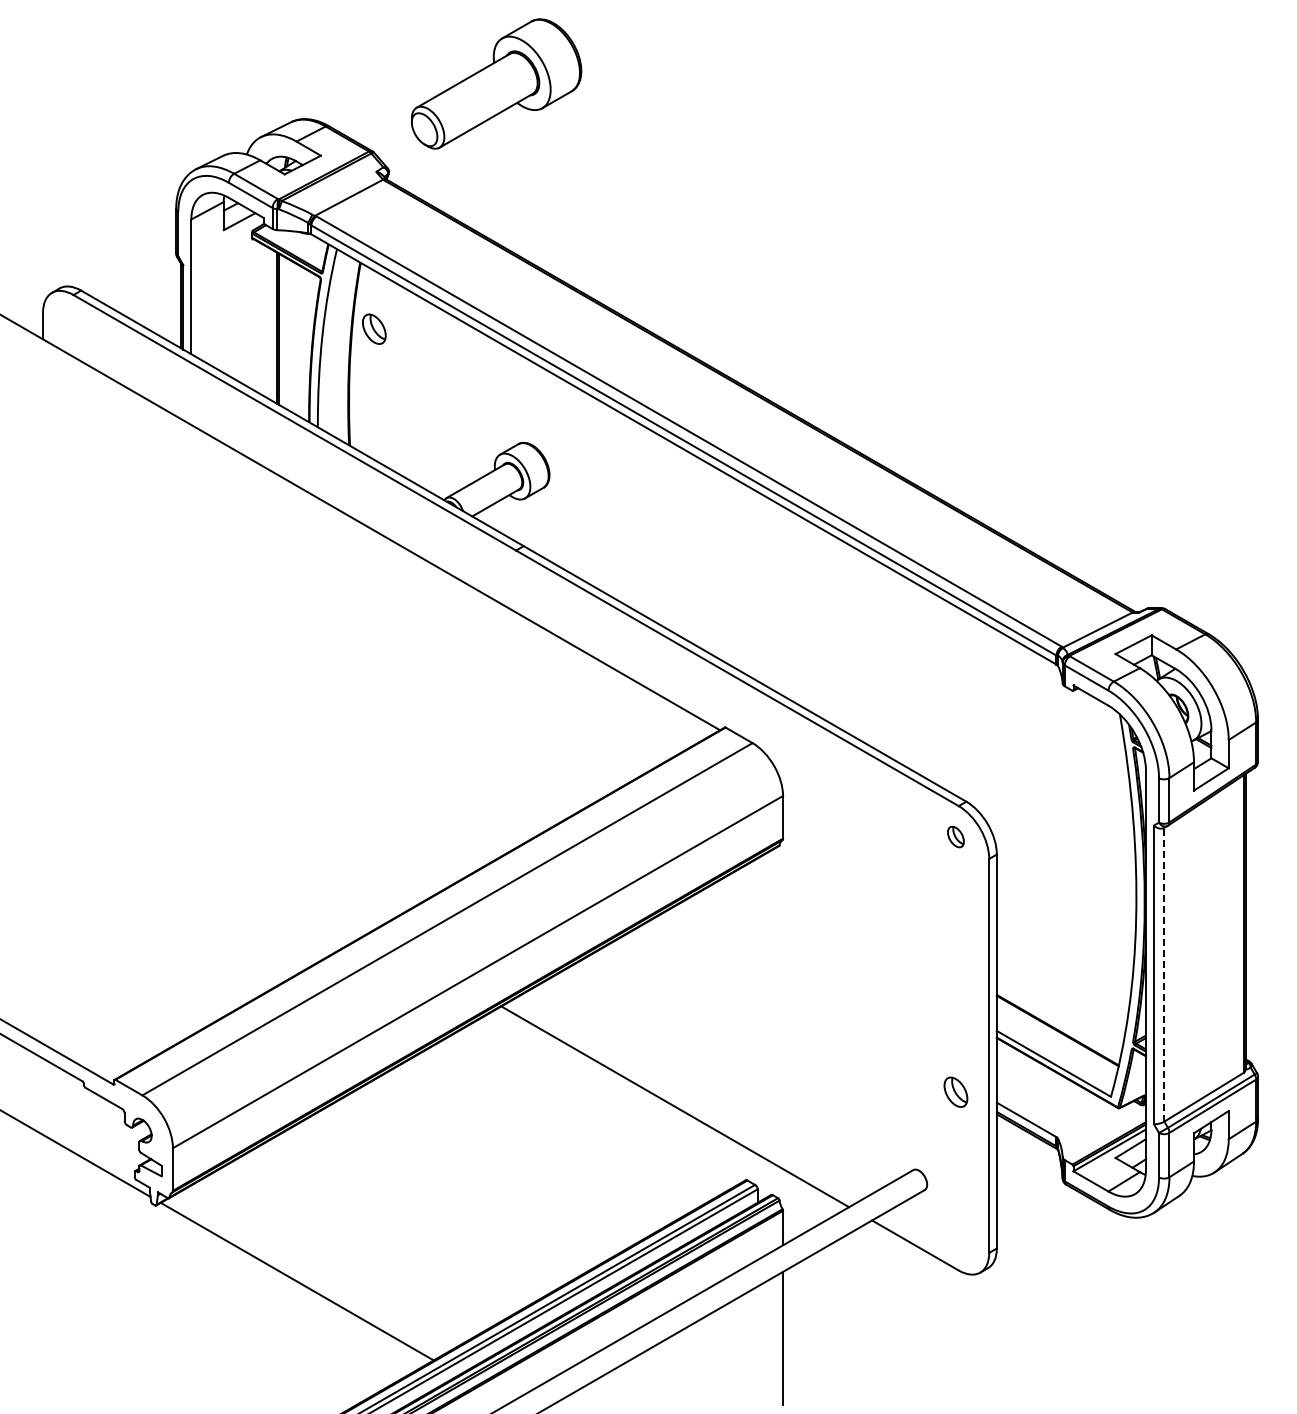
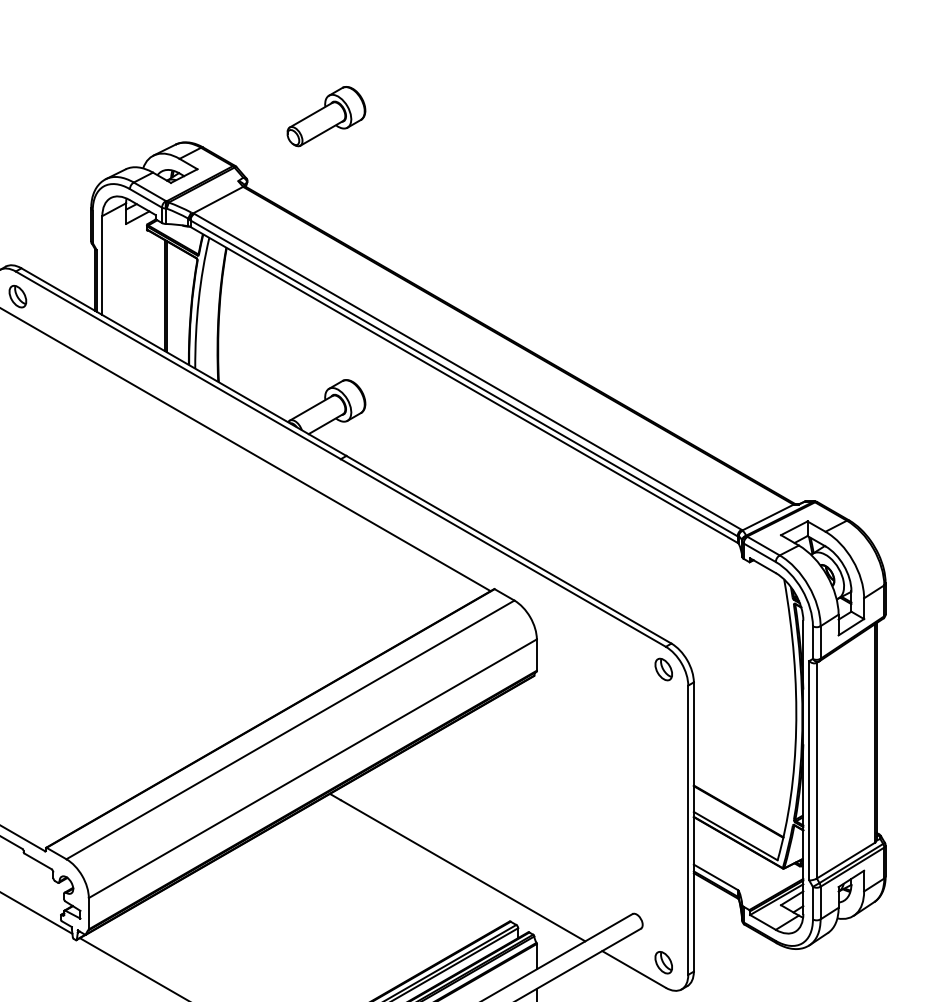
part: (496, 83) -> (326, 116), size x0.62
part: (374, 328) -> (18, 296), moved
part: (955, 836) -> (663, 669), size x1.43
line: (1164, 974) -> (816, 770), dashed -> solid
part: (955, 1091) -> (663, 962), moved

